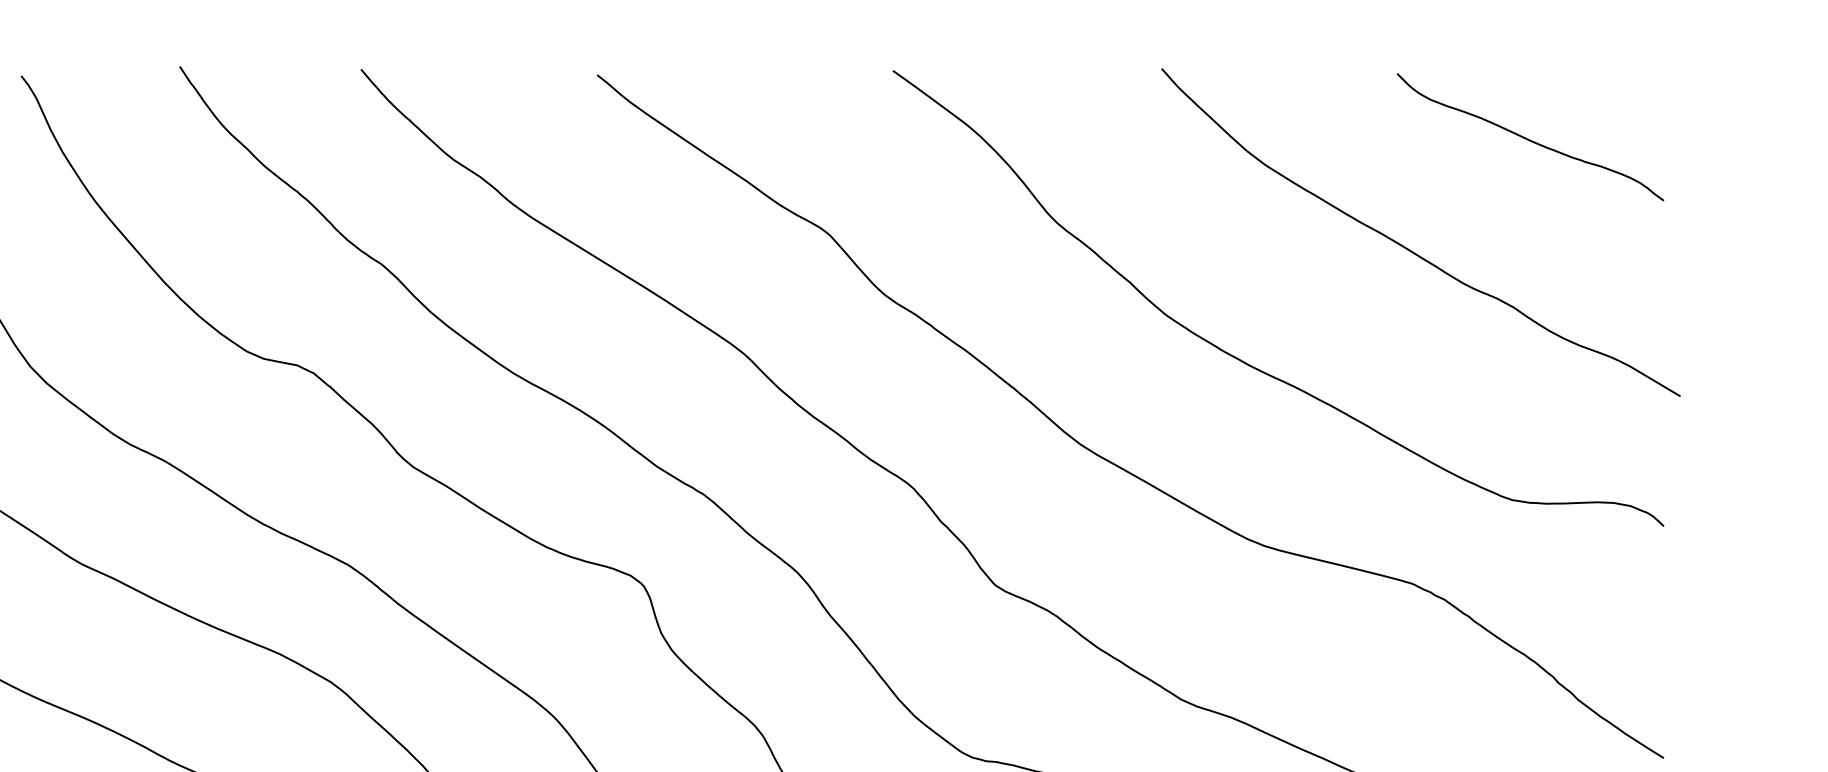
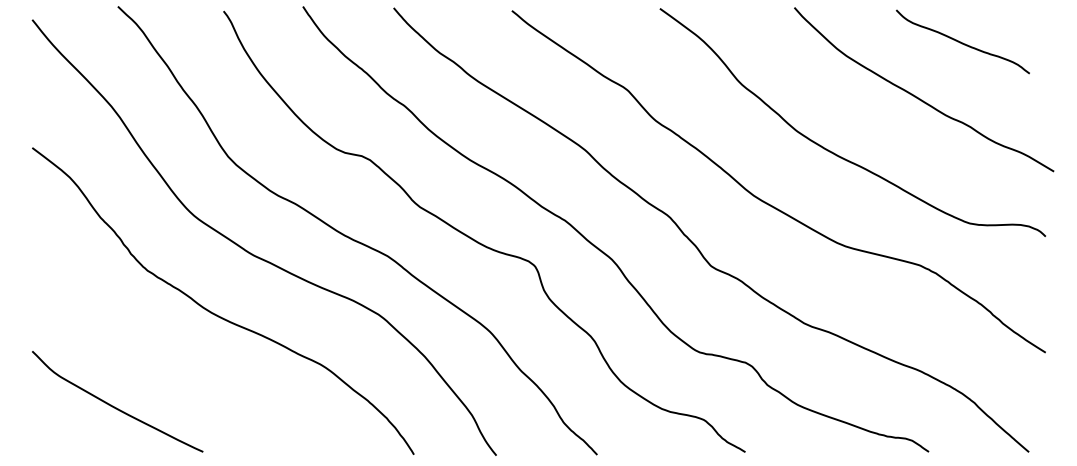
curve: (1529, 138) -> (962, 42), moved

